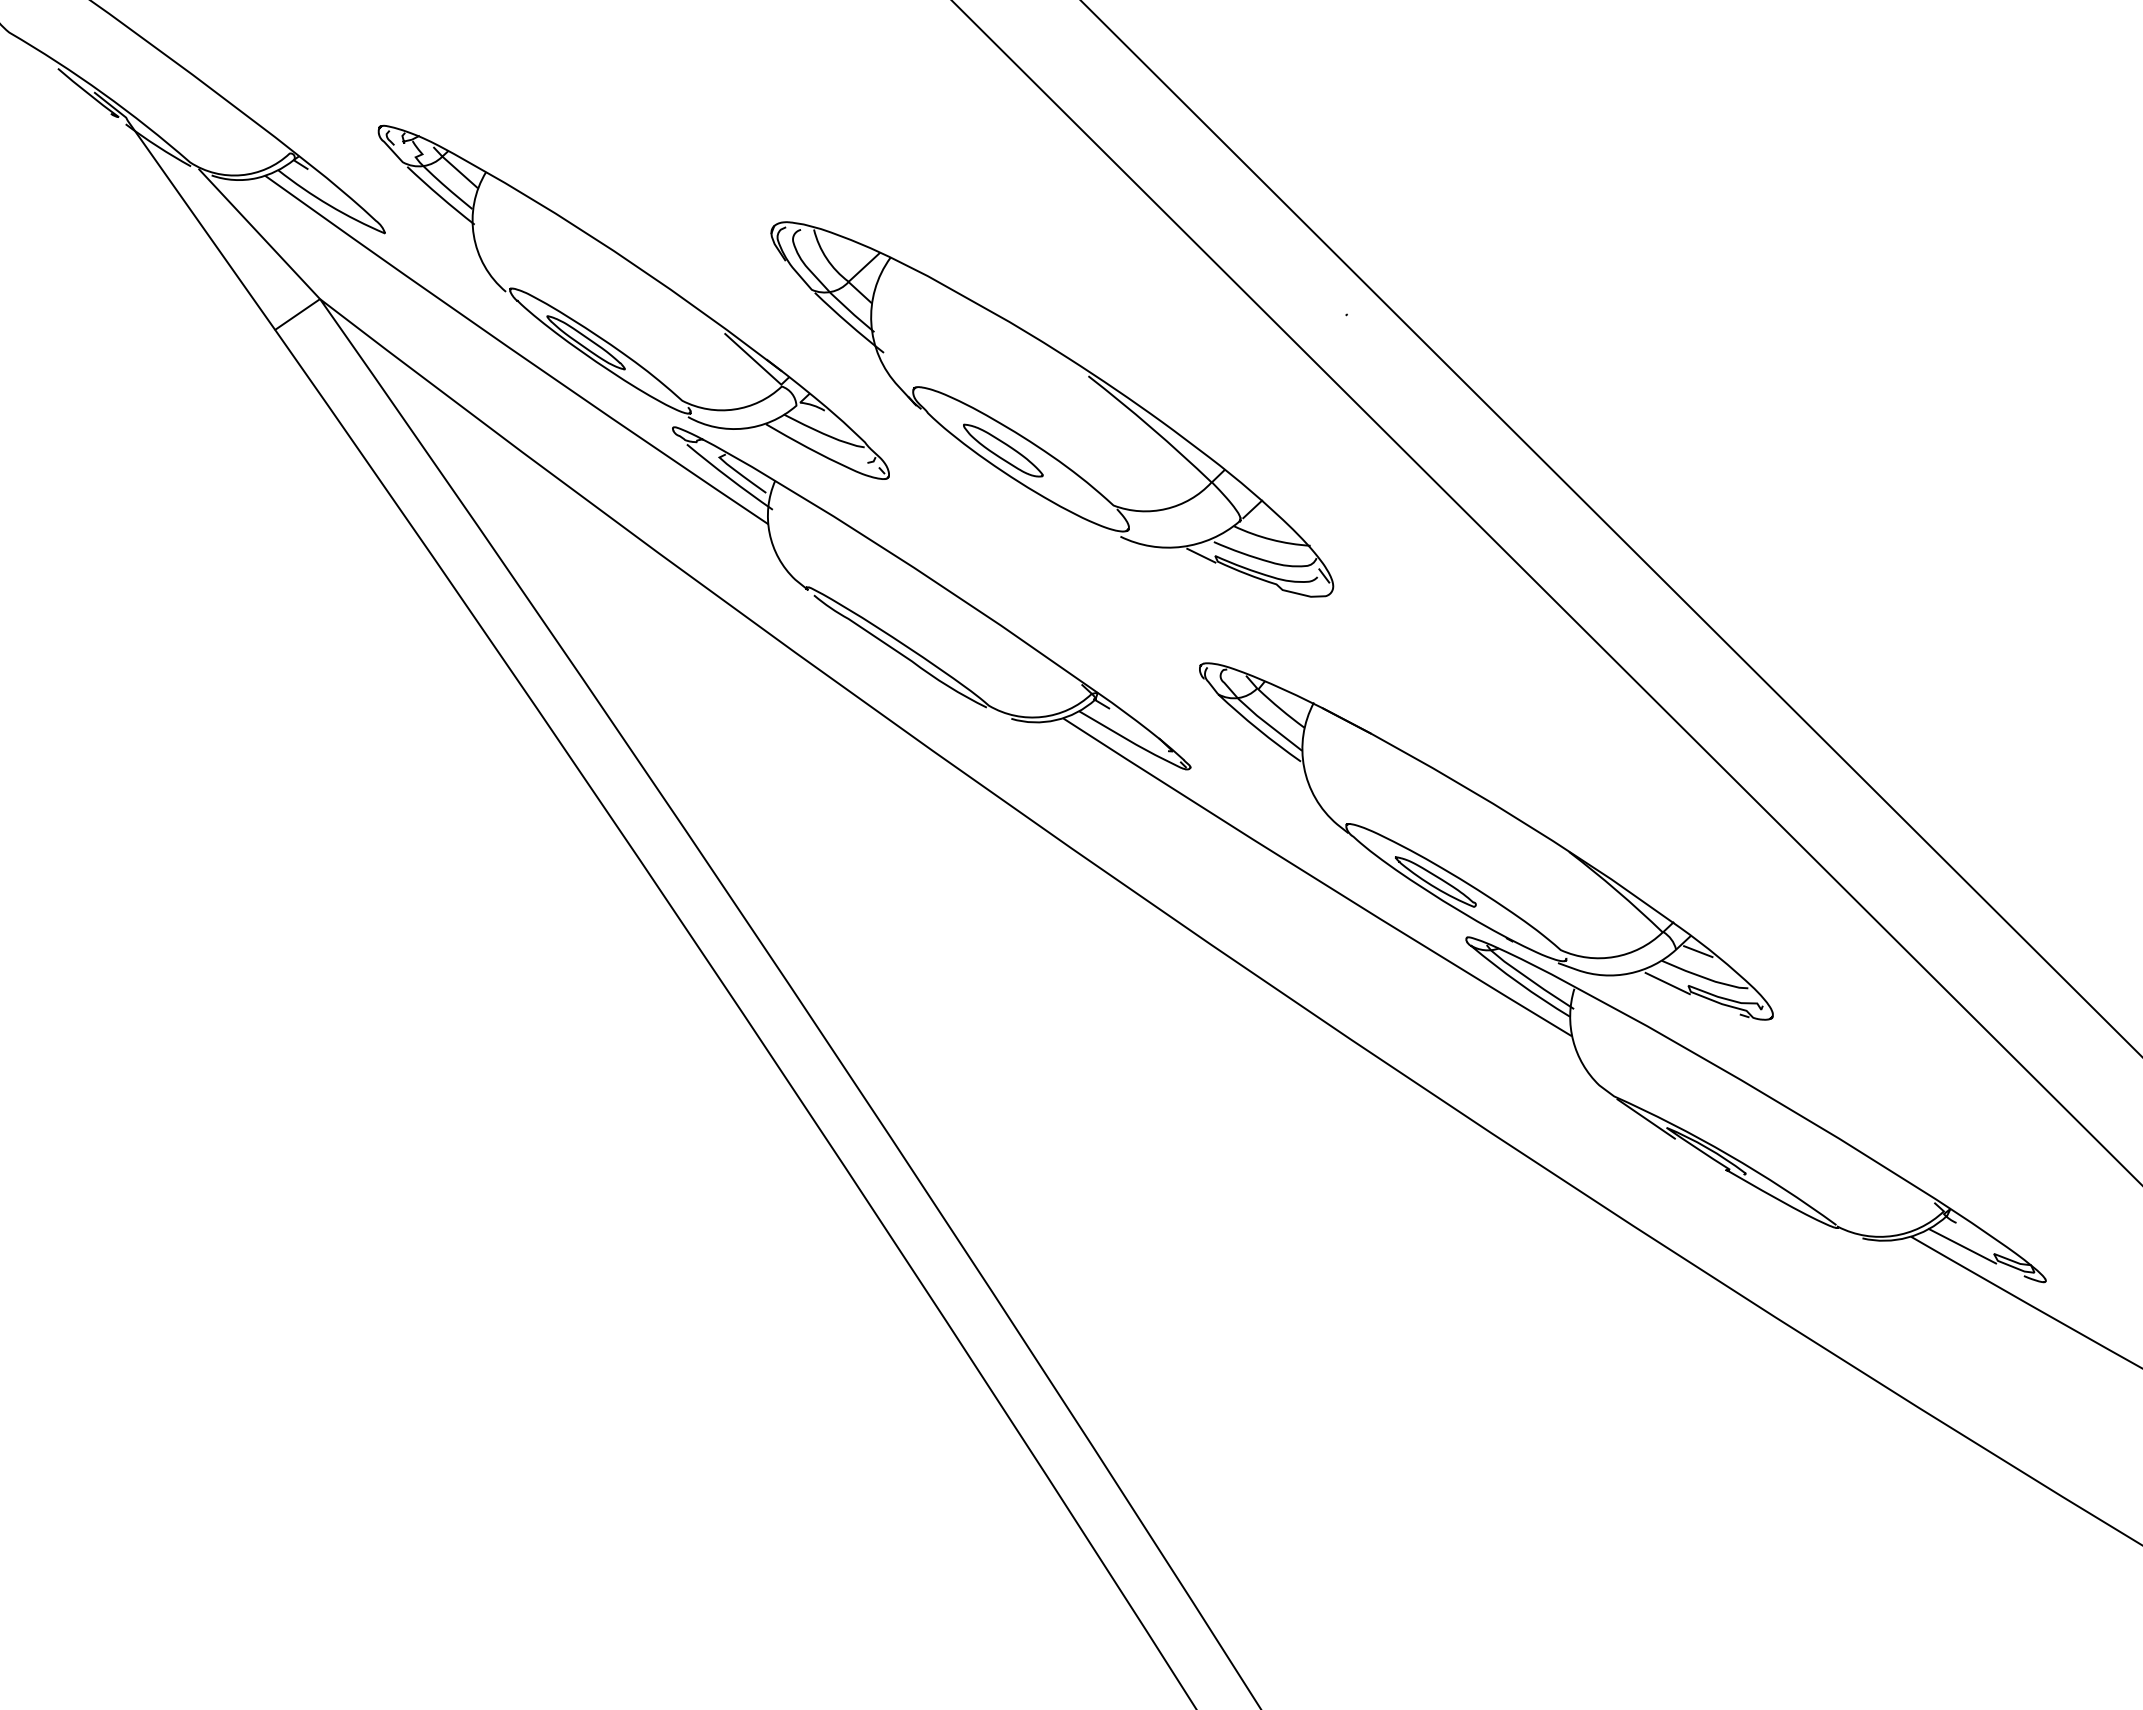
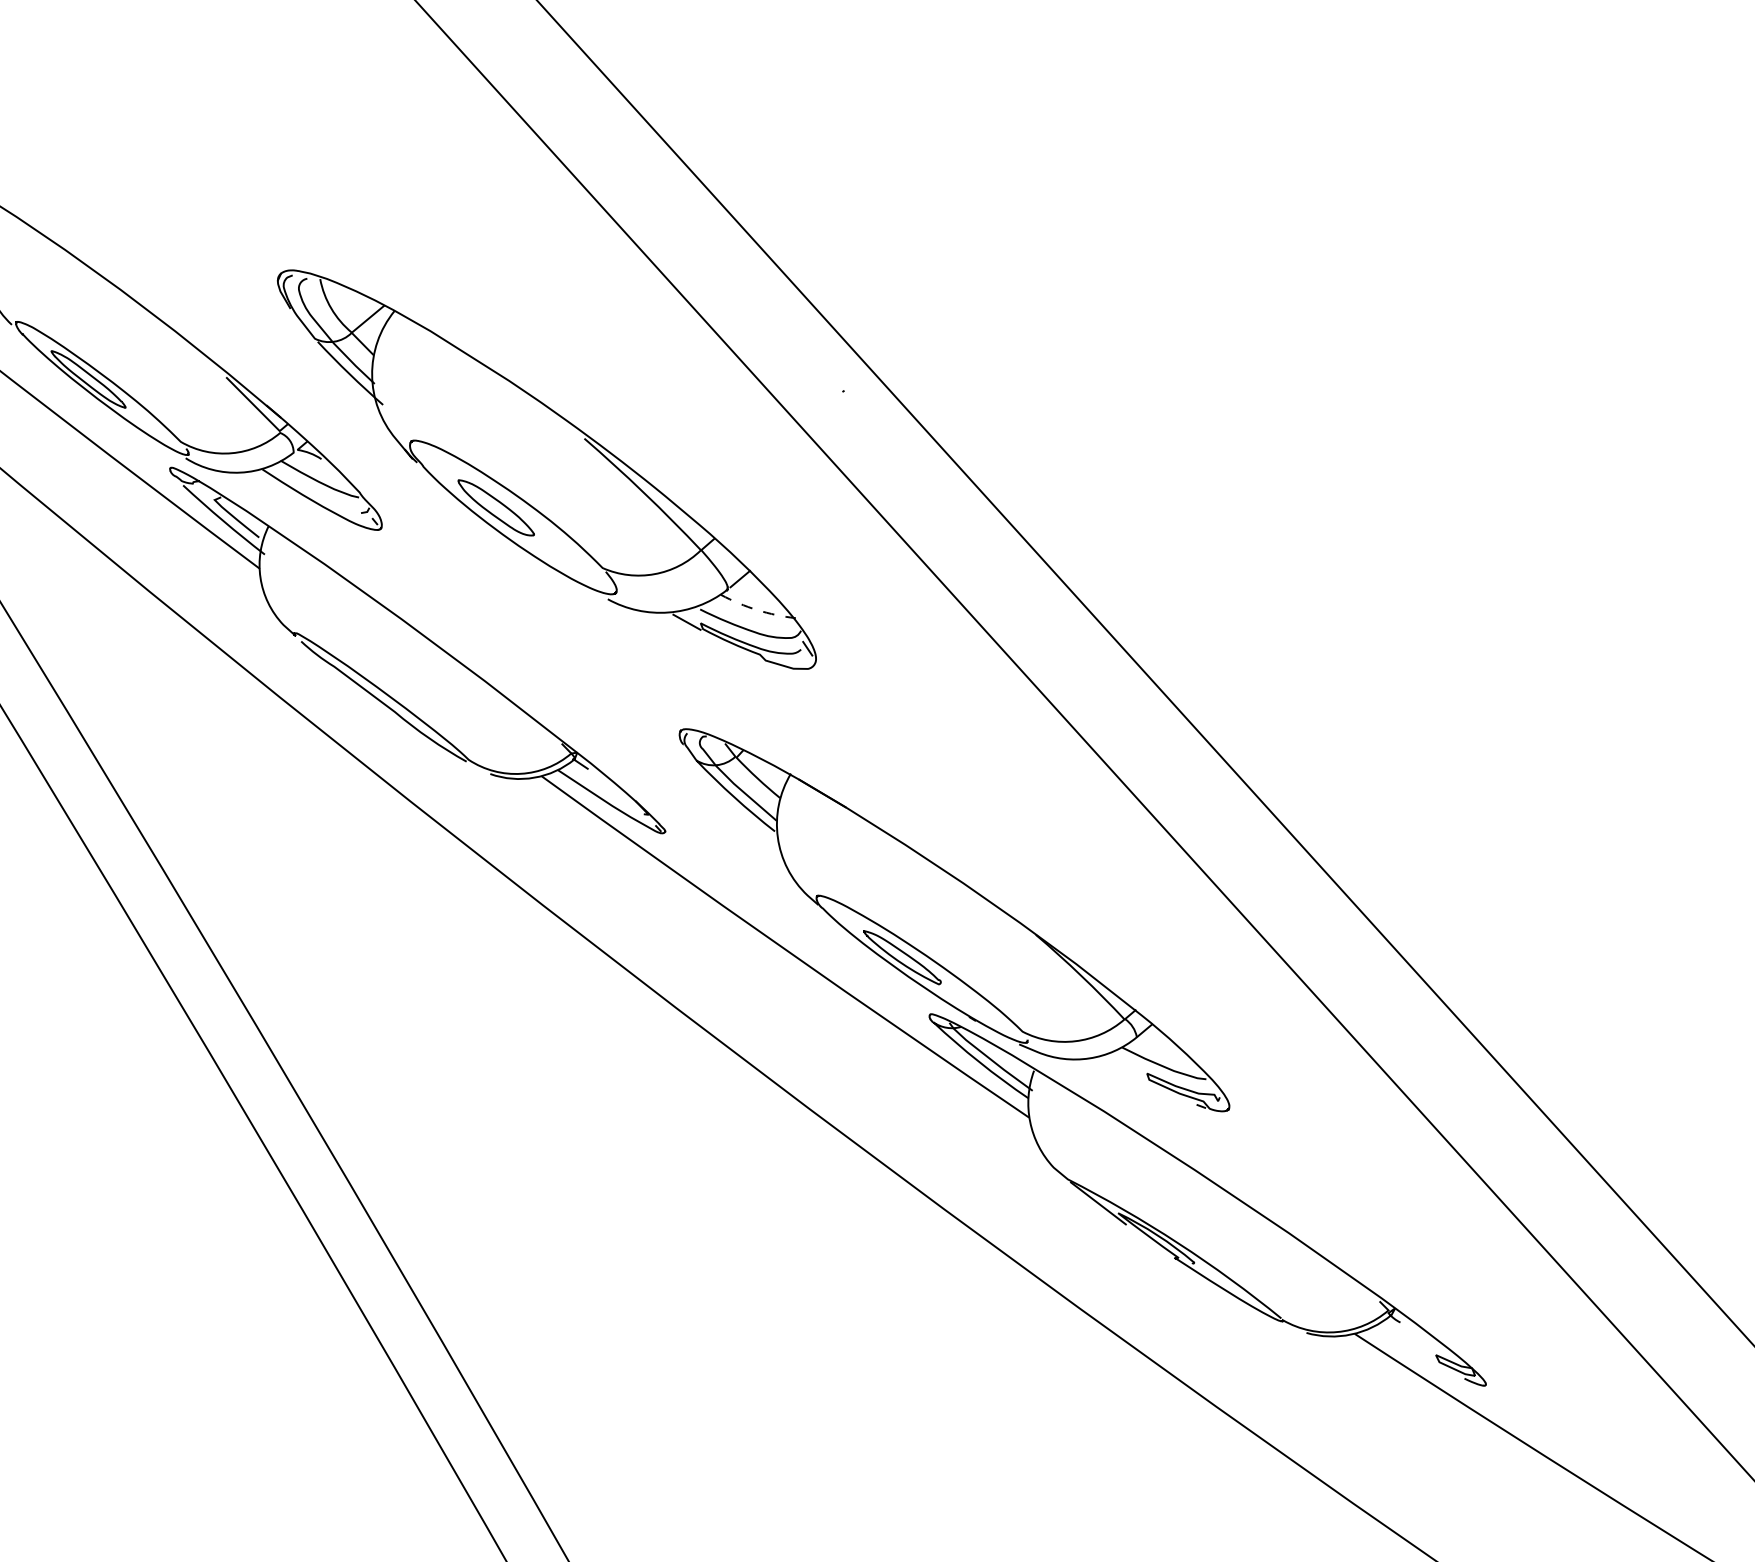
arc: (1271, 539) -> (757, 609), solid -> dashed
line: (1698, 951) -> (1158, 1040), removed
line: (1667, 983) -> (1126, 1070), removed
line: (1962, 1246) -> (1405, 1346), removed

